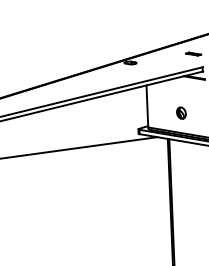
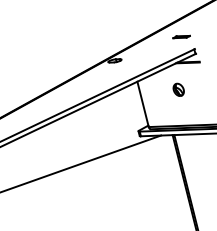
part: (181, 112) -> (178, 89), moved

